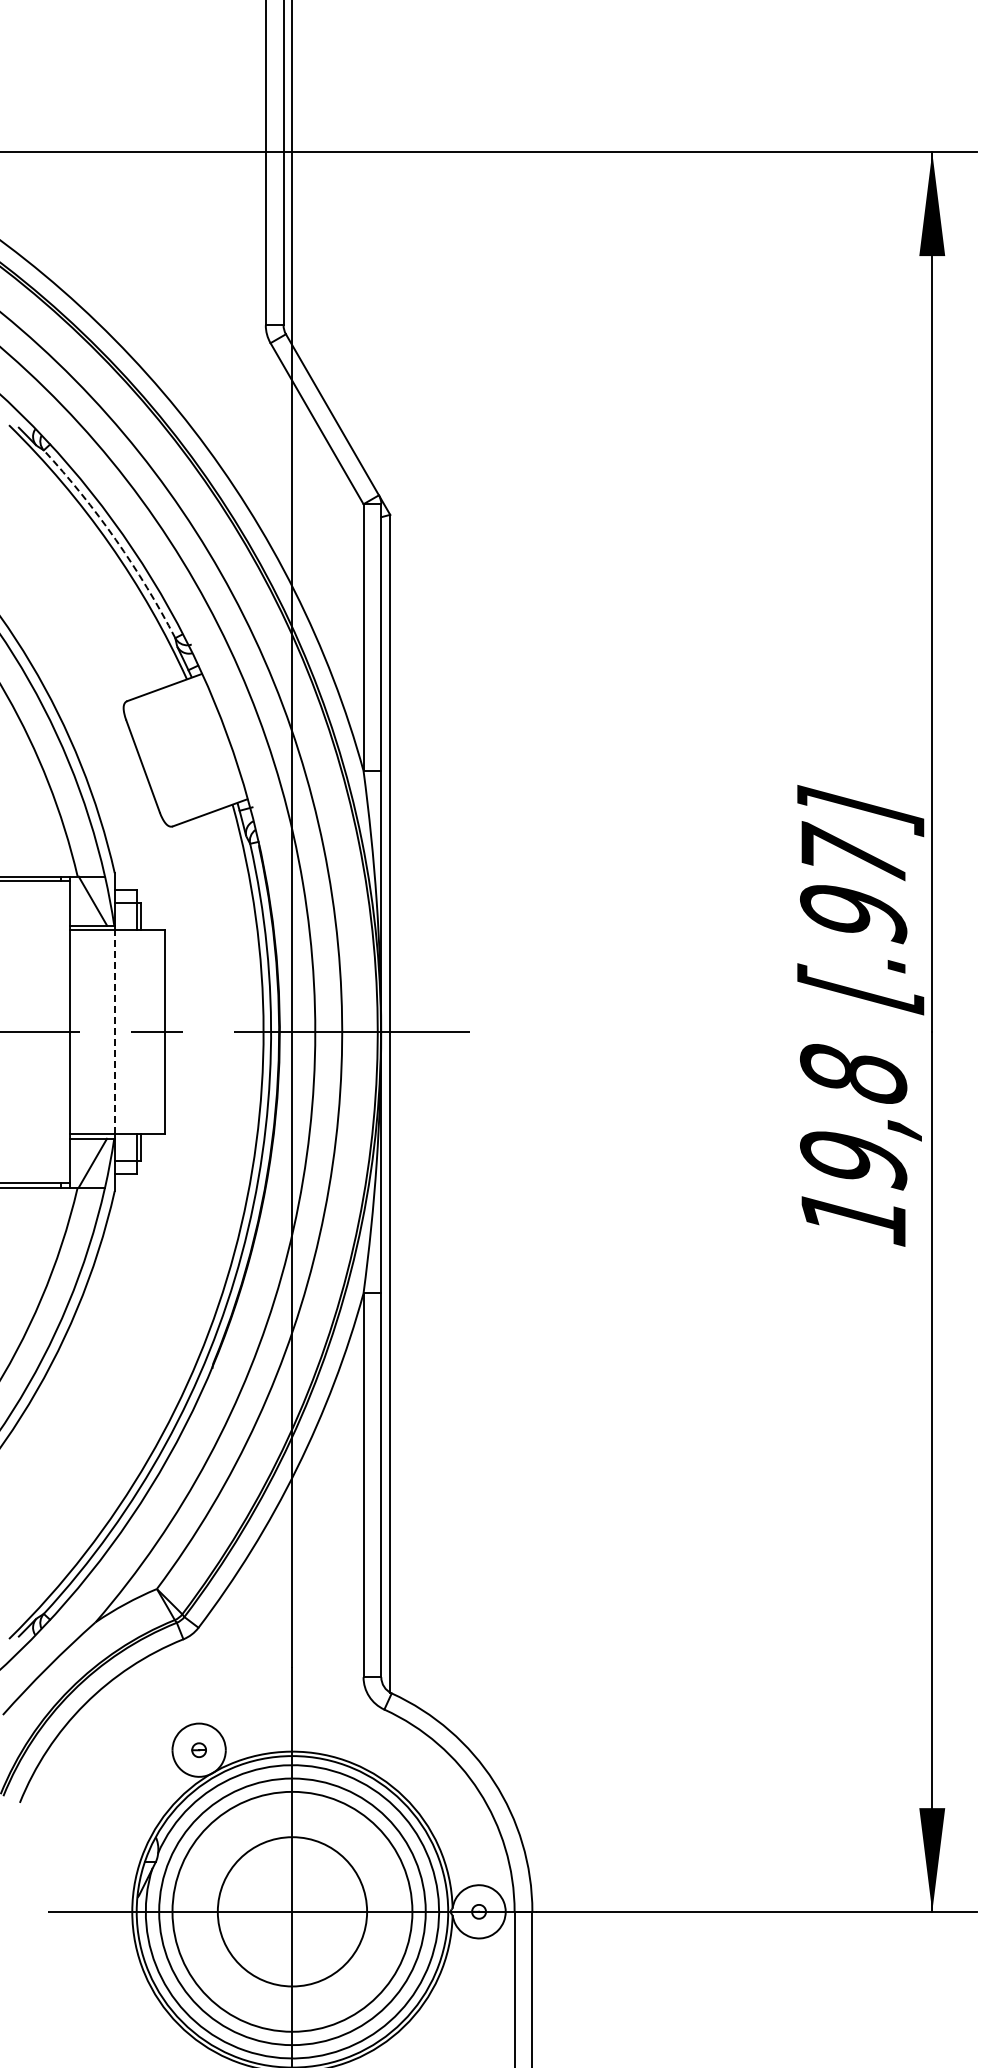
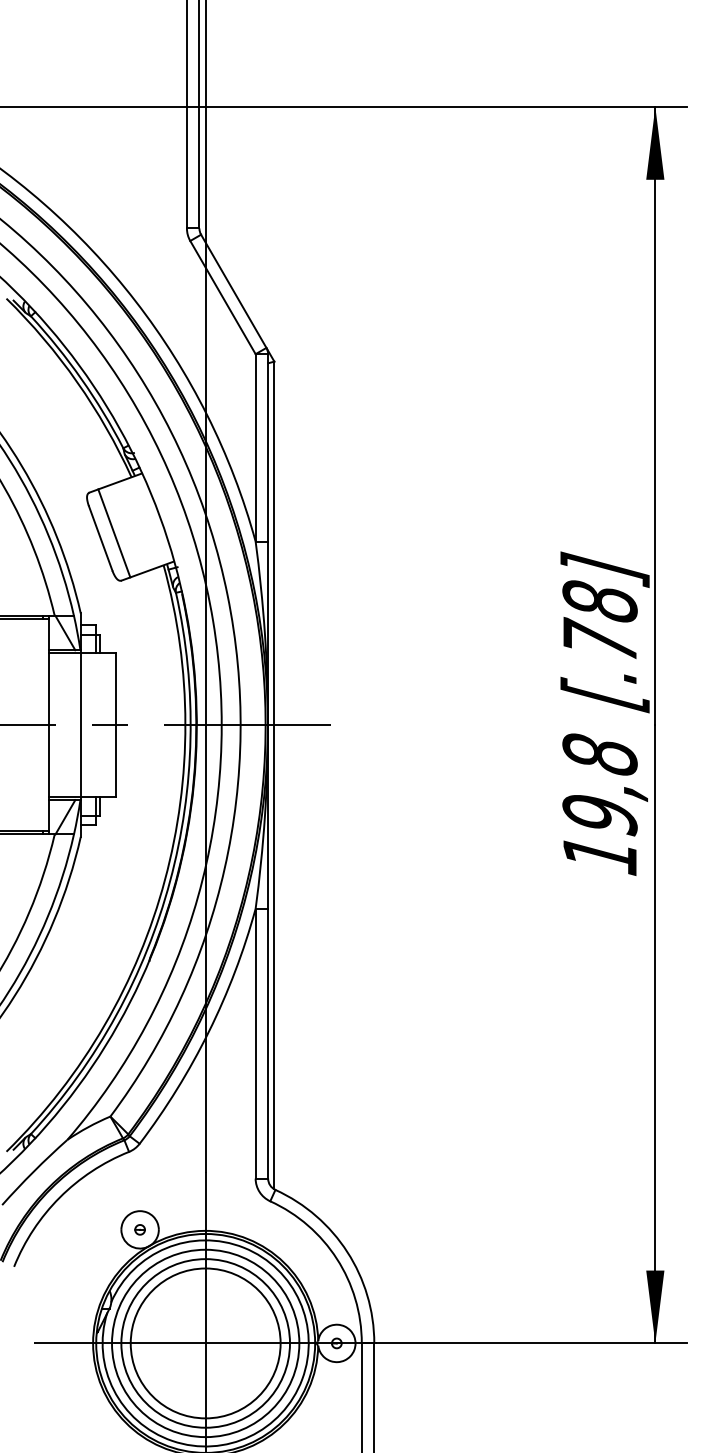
arc: (115, 539) -> (81, 378), dashed -> solid
line: (162, 758) -> (114, 532), added
text: (853, 882) -> (599, 620), [.97] -> [.78]
line: (114, 1031) -> (80, 724), dashed -> solid
circle: (292, 1911) -> (205, 1343), size x1.43

